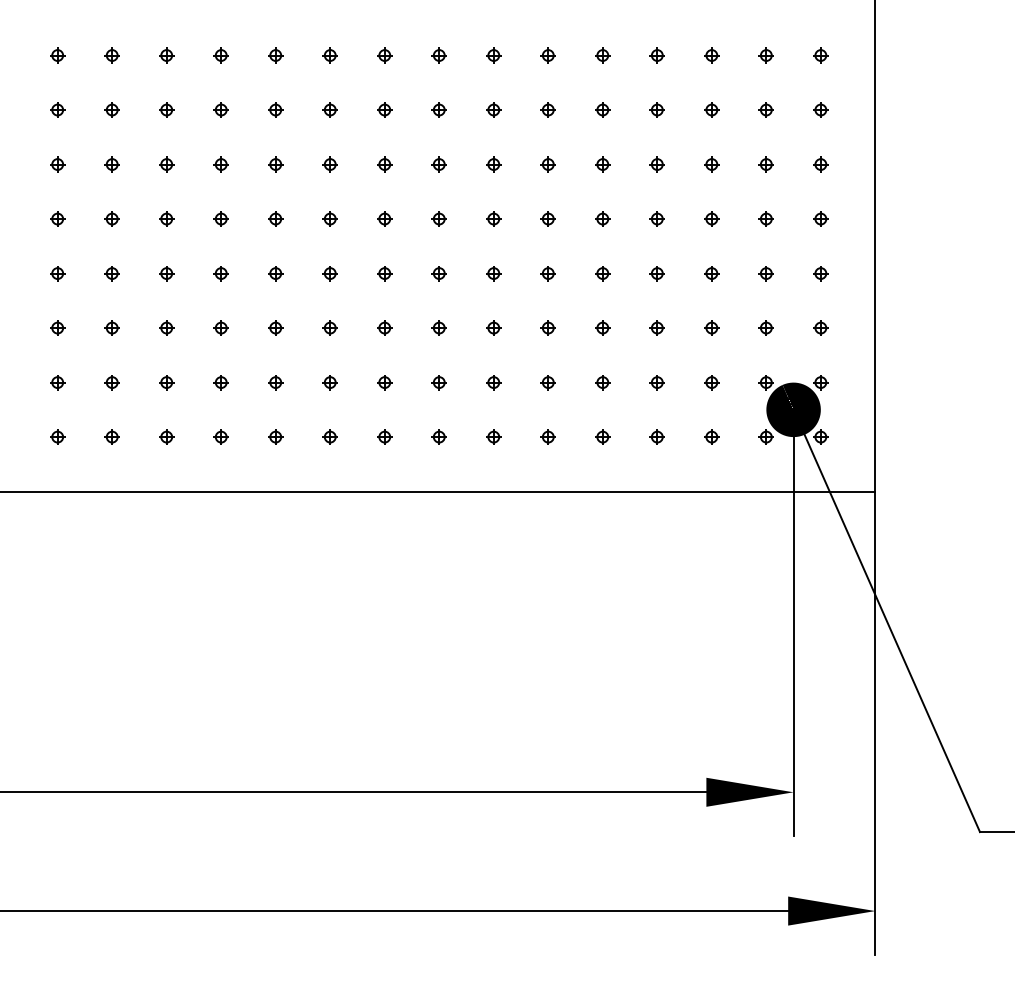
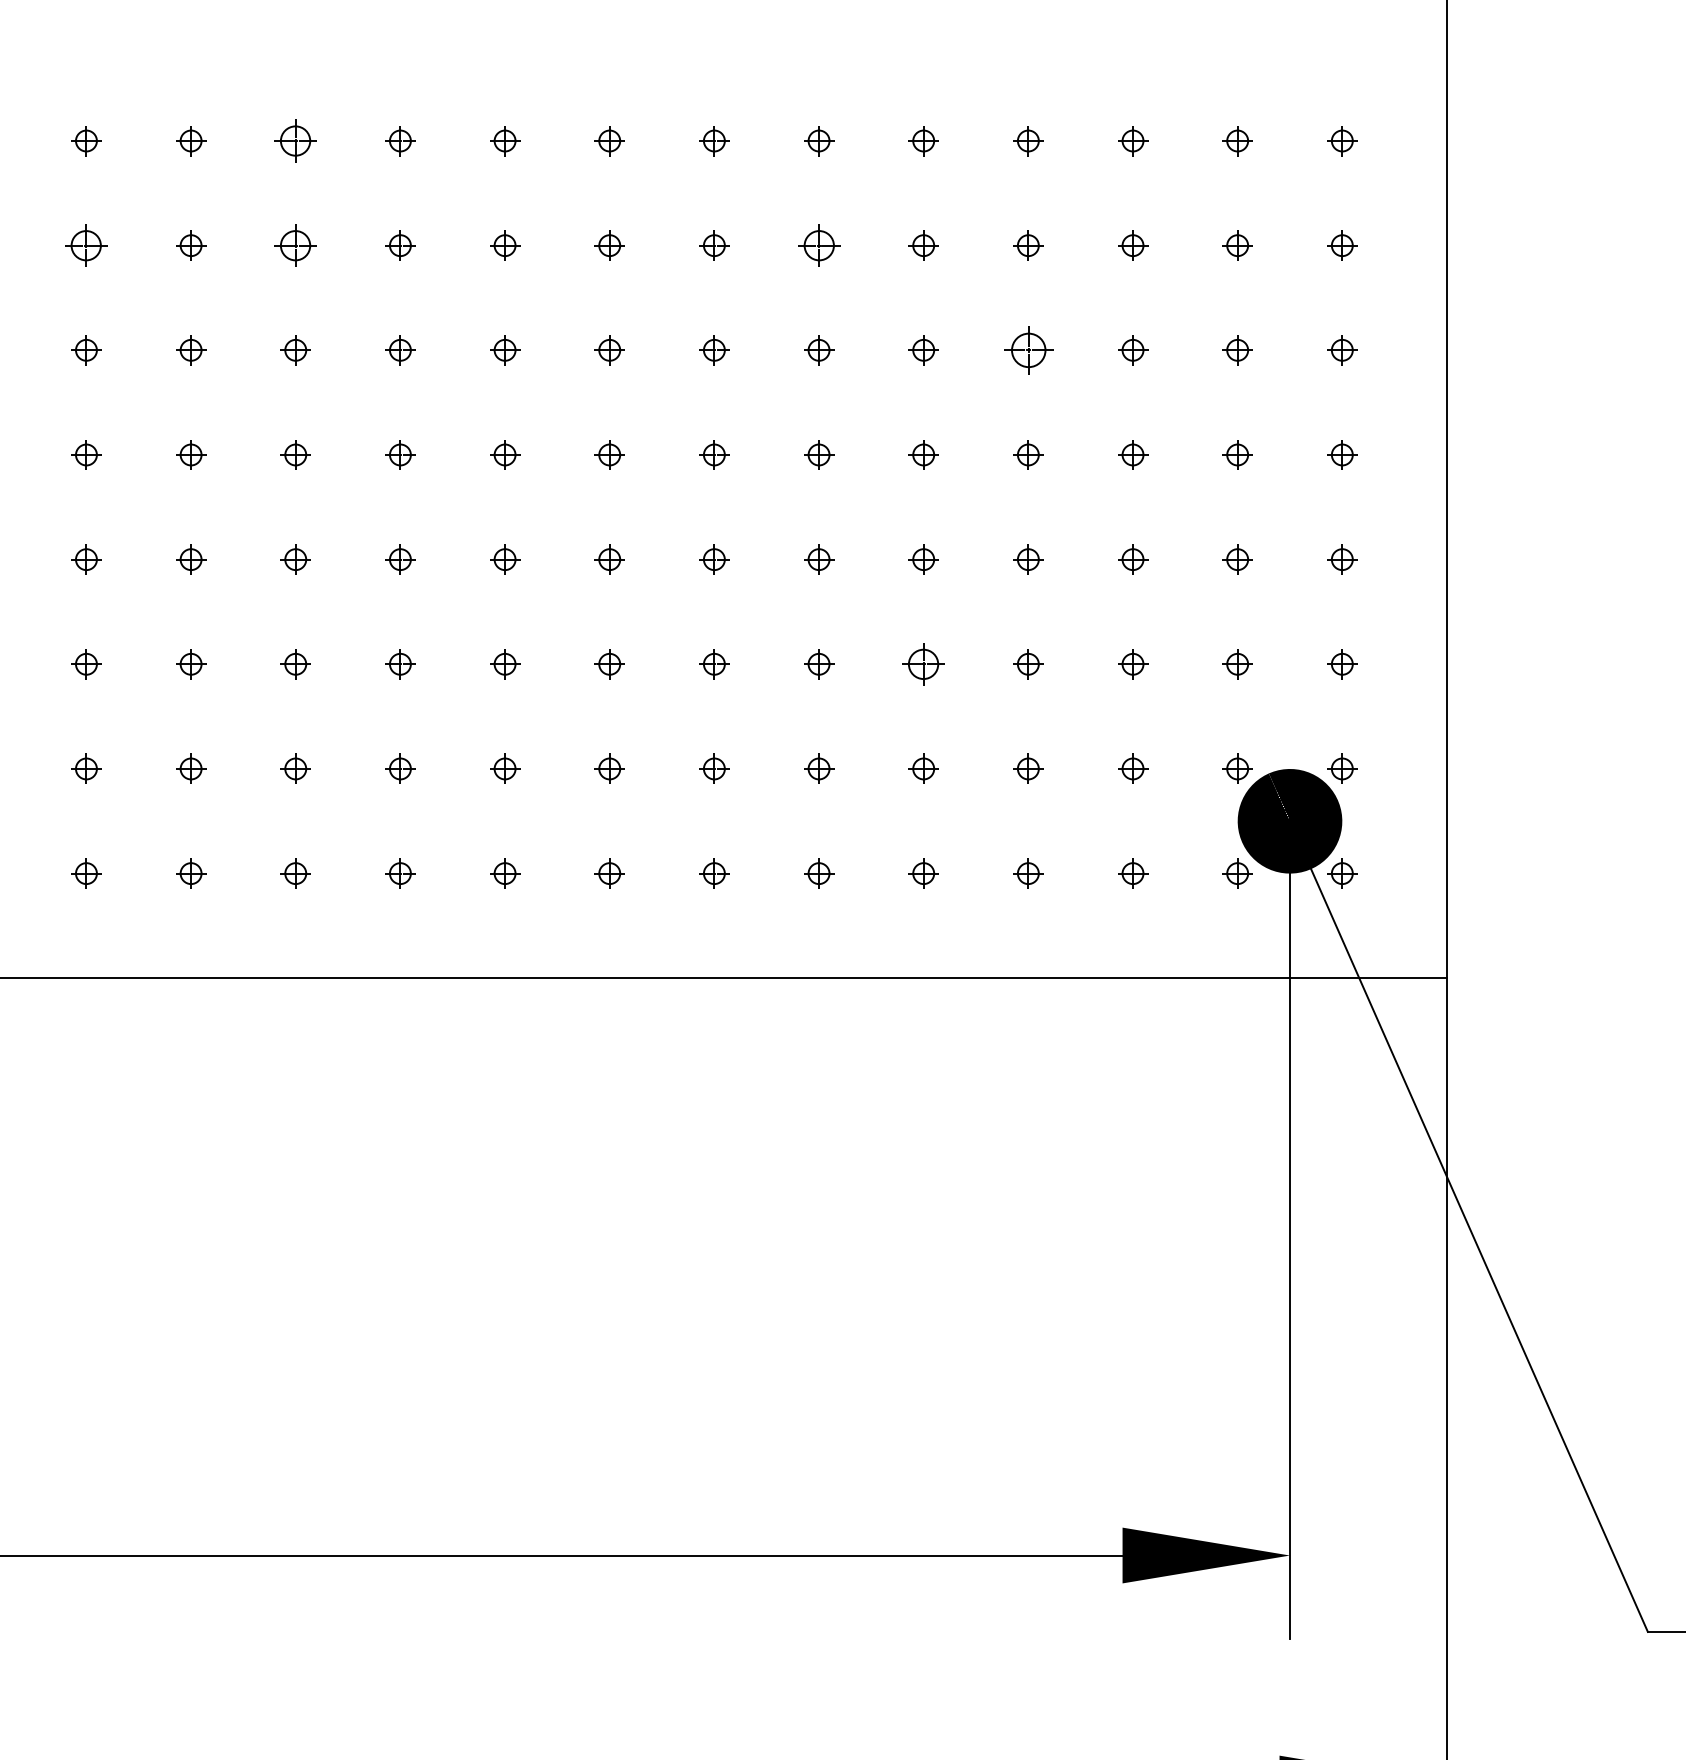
part: (275, 55) -> (295, 140), size x1.4
part: (166, 109) -> (86, 244), size x1.4
part: (275, 109) -> (295, 244), size x1.4
part: (547, 109) -> (817, 244), size x1.4
part: (656, 164) -> (1026, 350), size x1.6
part: (602, 327) -> (923, 663), size x1.4

